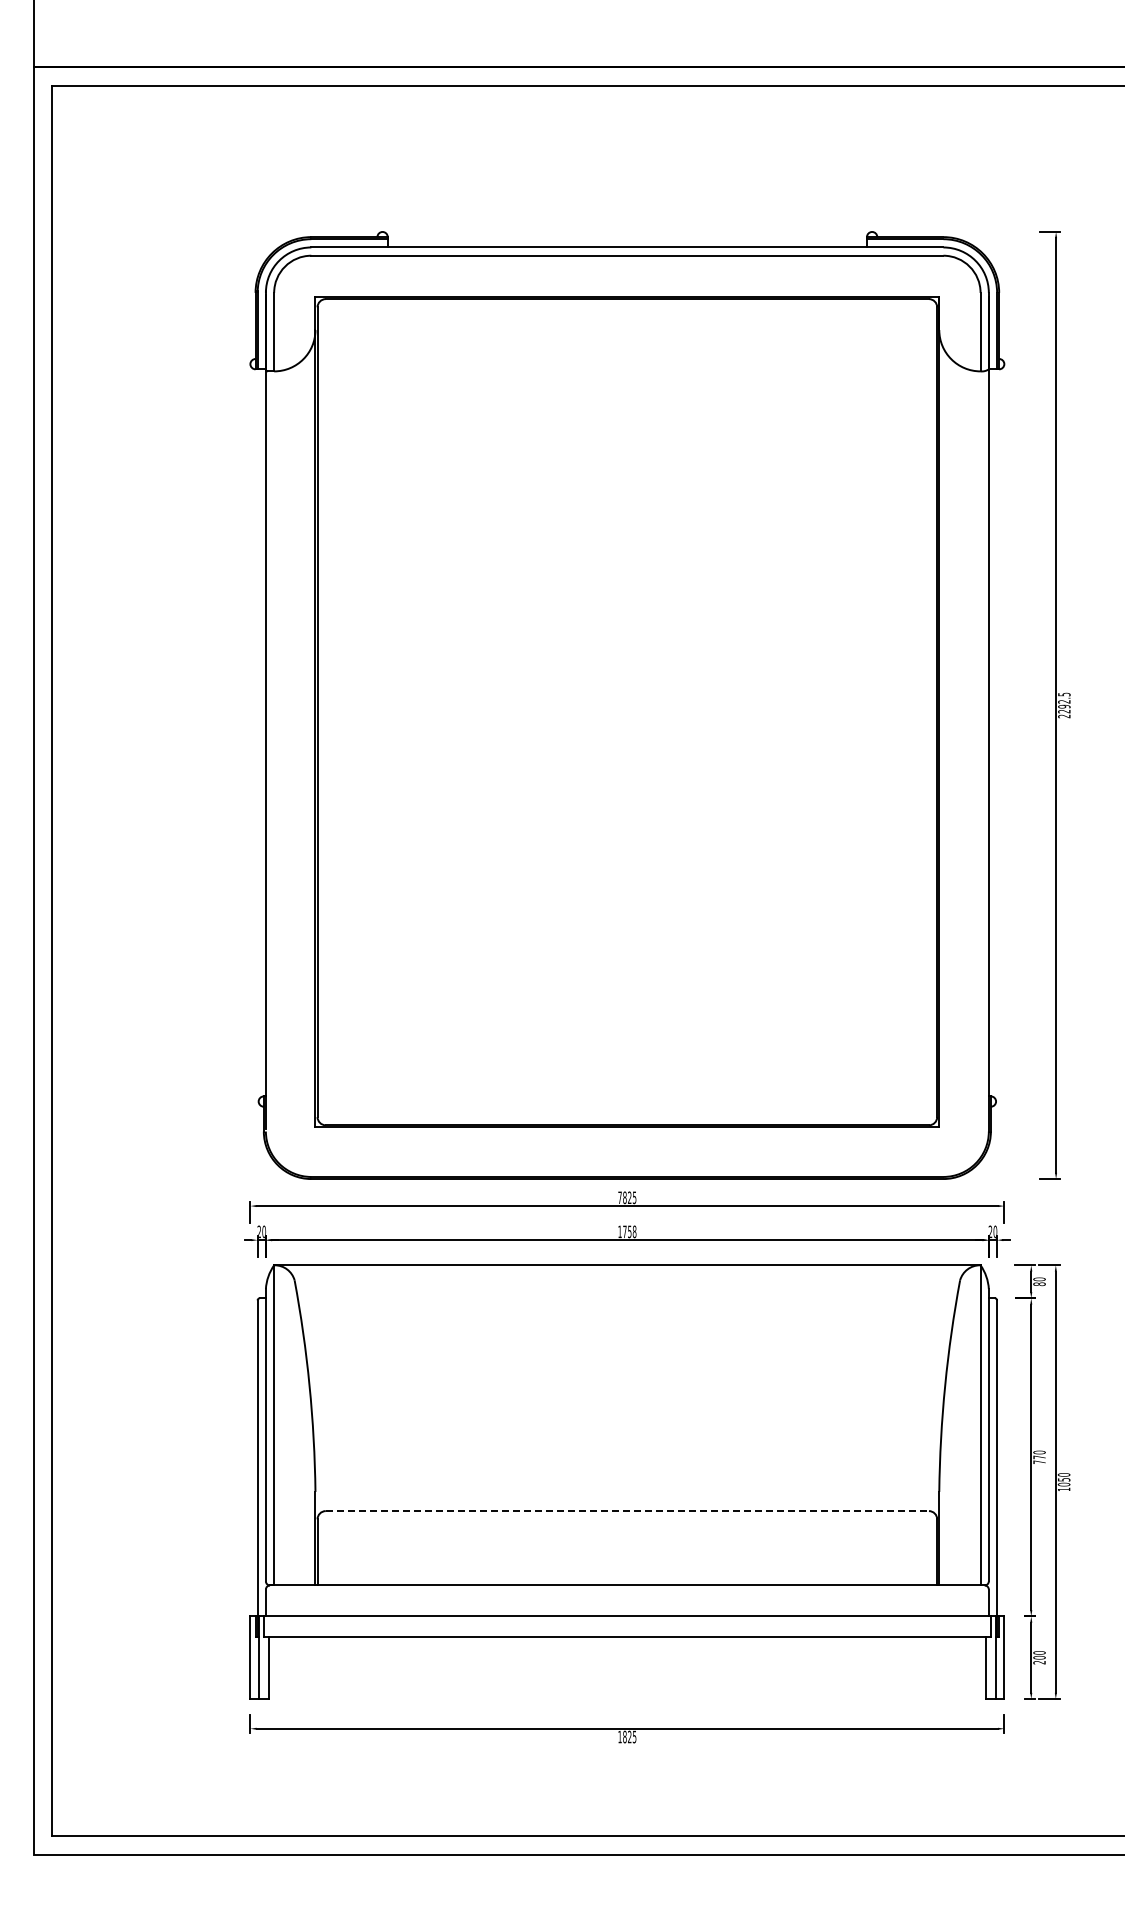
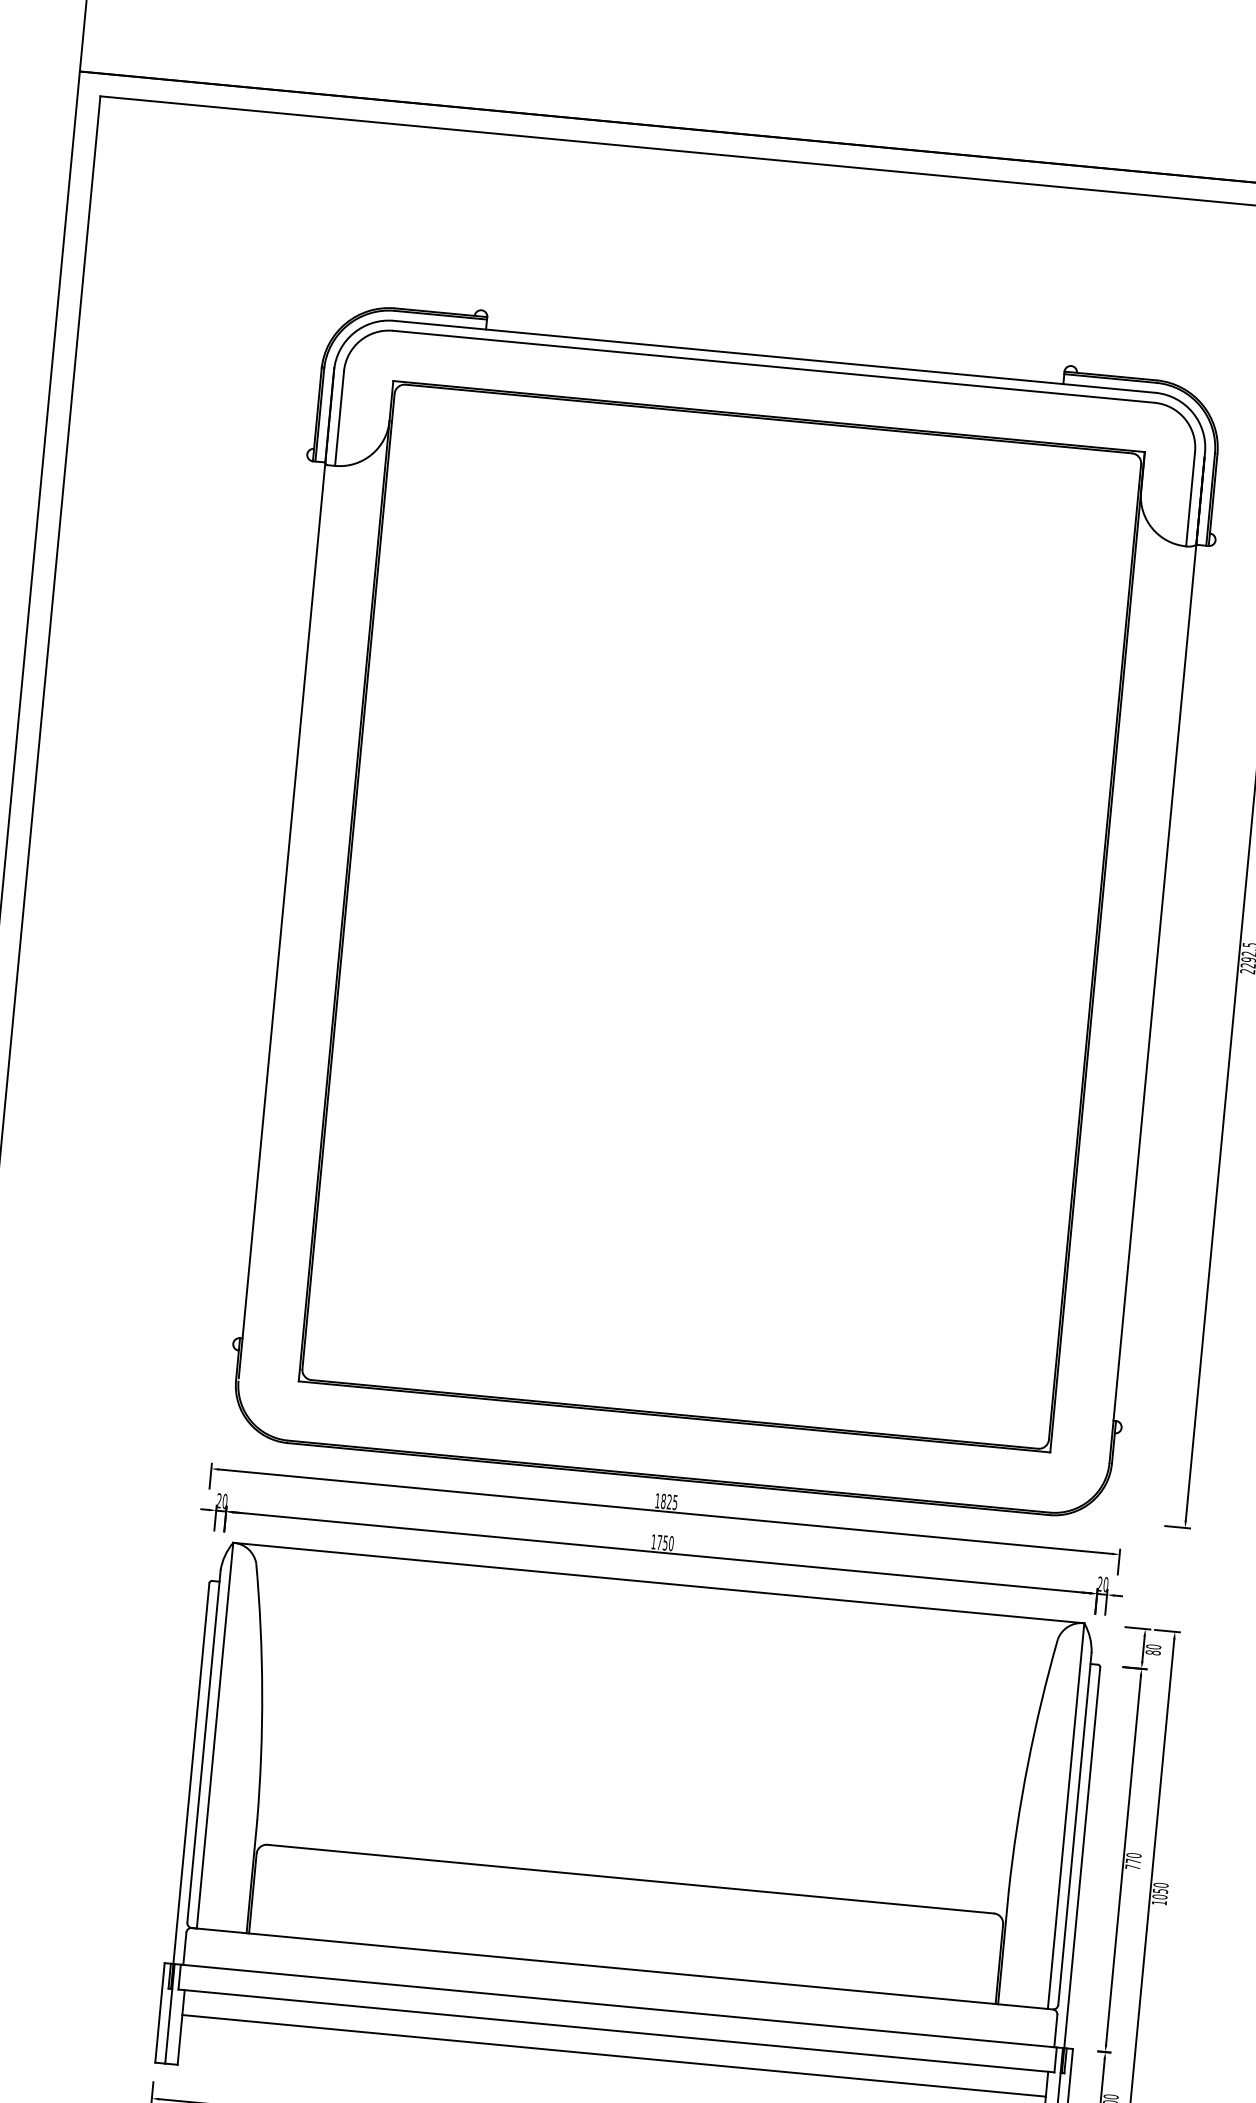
text: (619, 1197) -> (657, 1500), 7825 -> 1825
text: (634, 1231) -> (671, 1543), 1758 -> 1750
line: (627, 1511) -> (630, 1879), dashed -> solid
line: (627, 1657) -> (614, 2055), added

